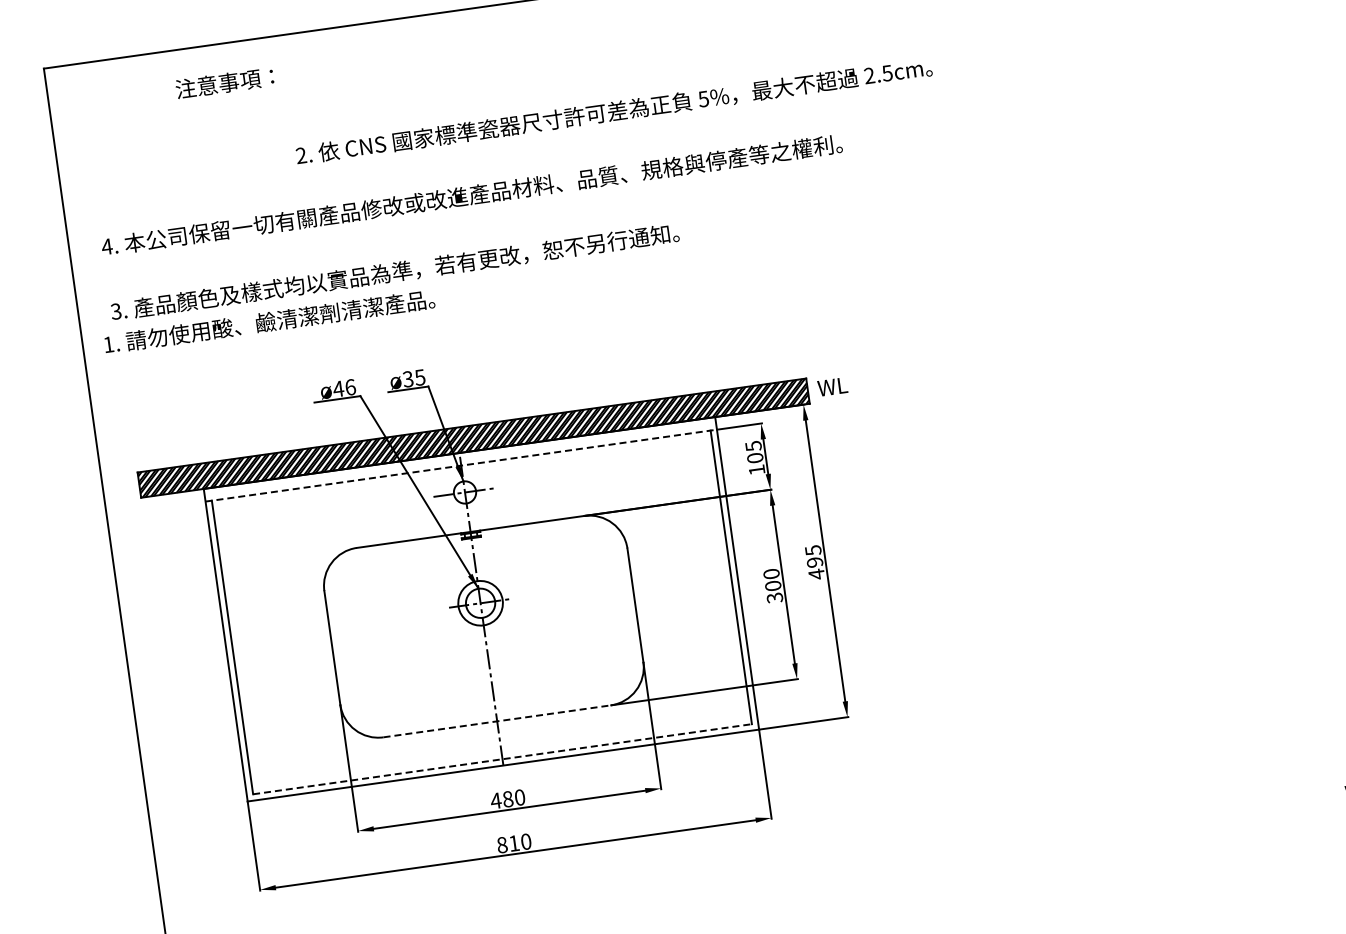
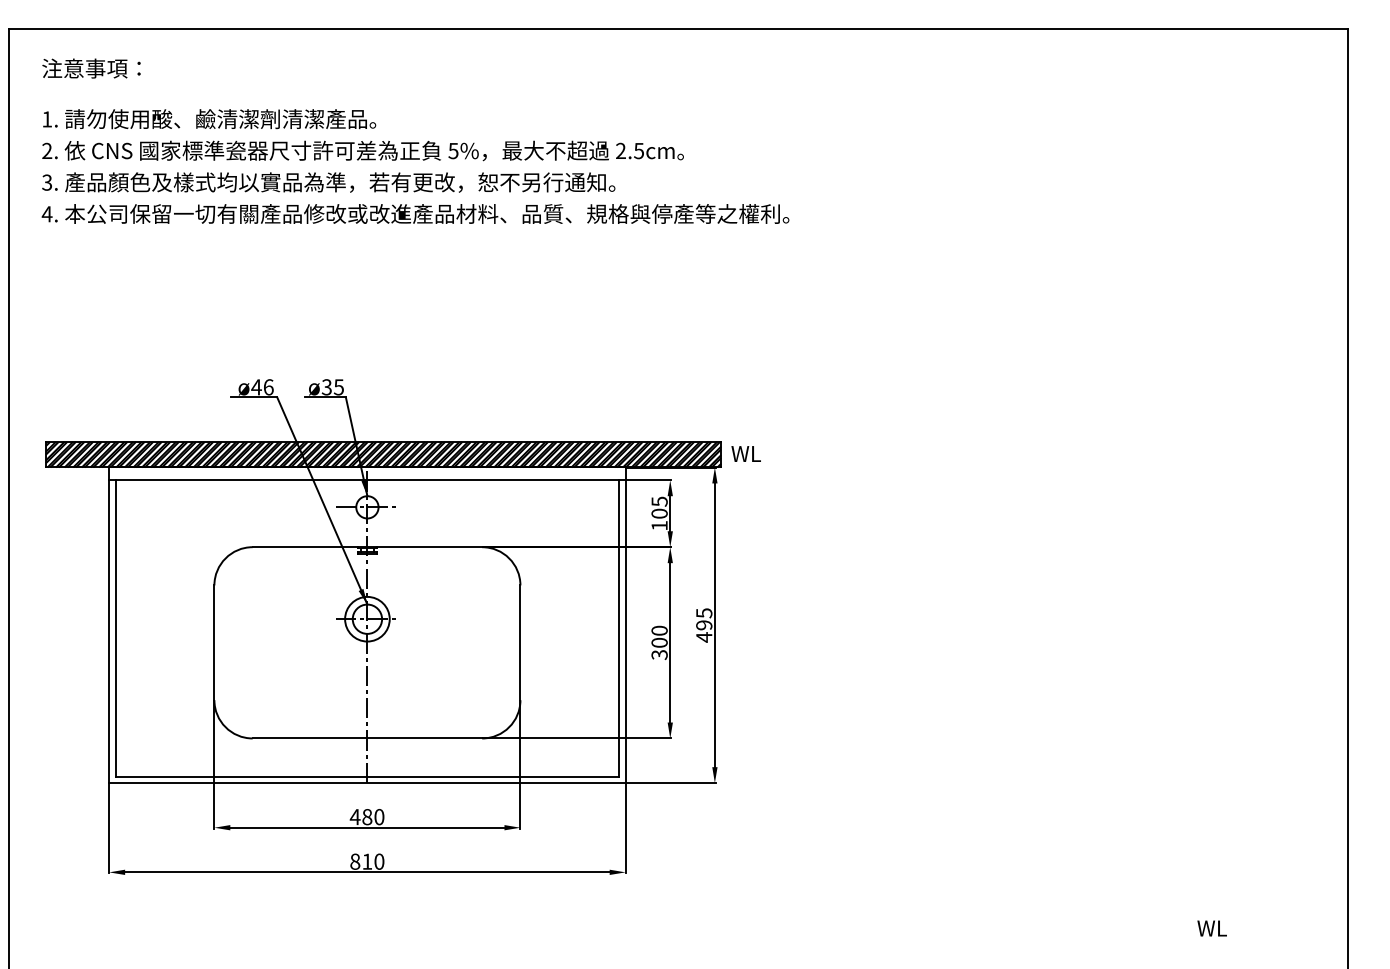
text: (224, 83) -> (91, 68), moved
text: (613, 111) -> (362, 150), moved
text: (394, 272) -> (328, 182), moved
text: (269, 322) -> (209, 119), moved
line: (461, 465) -> (367, 480), dashed -> solid
line: (497, 721) -> (367, 738), dashed -> solid
line: (502, 759) -> (367, 776), dashed -> solid

